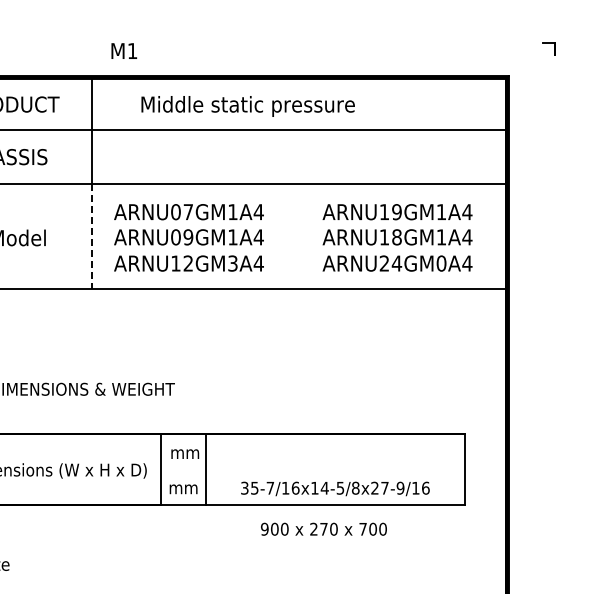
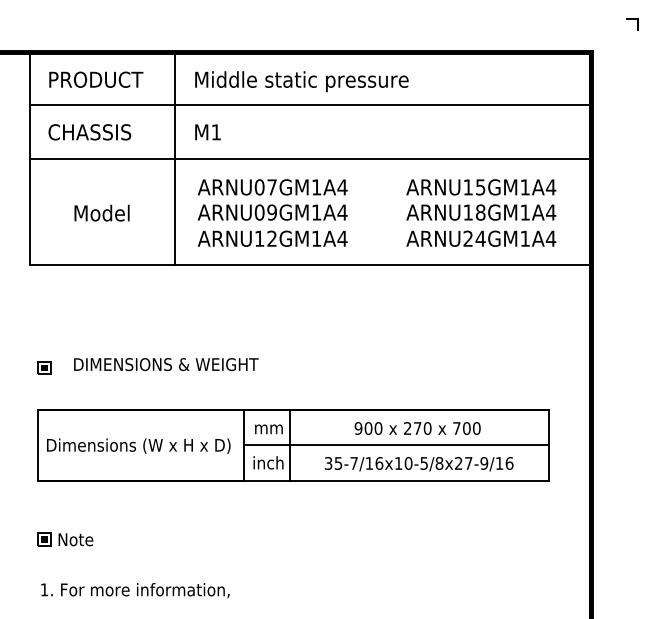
text: (123, 51) -> (207, 132), moved
text: (247, 106) -> (301, 81), moved
text: (396, 212) -> (480, 187), ARNU19GM1A4 -> ARNU15GM1A4
line: (91, 236) -> (175, 211), dashed -> solid
text: (232, 263) -> (316, 238), ARNU12GM3A4 -> ARNU12GM1A4
text: (441, 263) -> (525, 238), ARNU24GM0A4 -> ARNU24GM1A4
line: (312, 470) -> (396, 445), added
text: (184, 487) -> (268, 462), mm -> inch
text: (324, 488) -> (408, 463), 35-7/16x14-5/8x27-9/16 -> 35-7/16x10-5/8x27-9/16
text: (323, 529) -> (417, 428), moved

